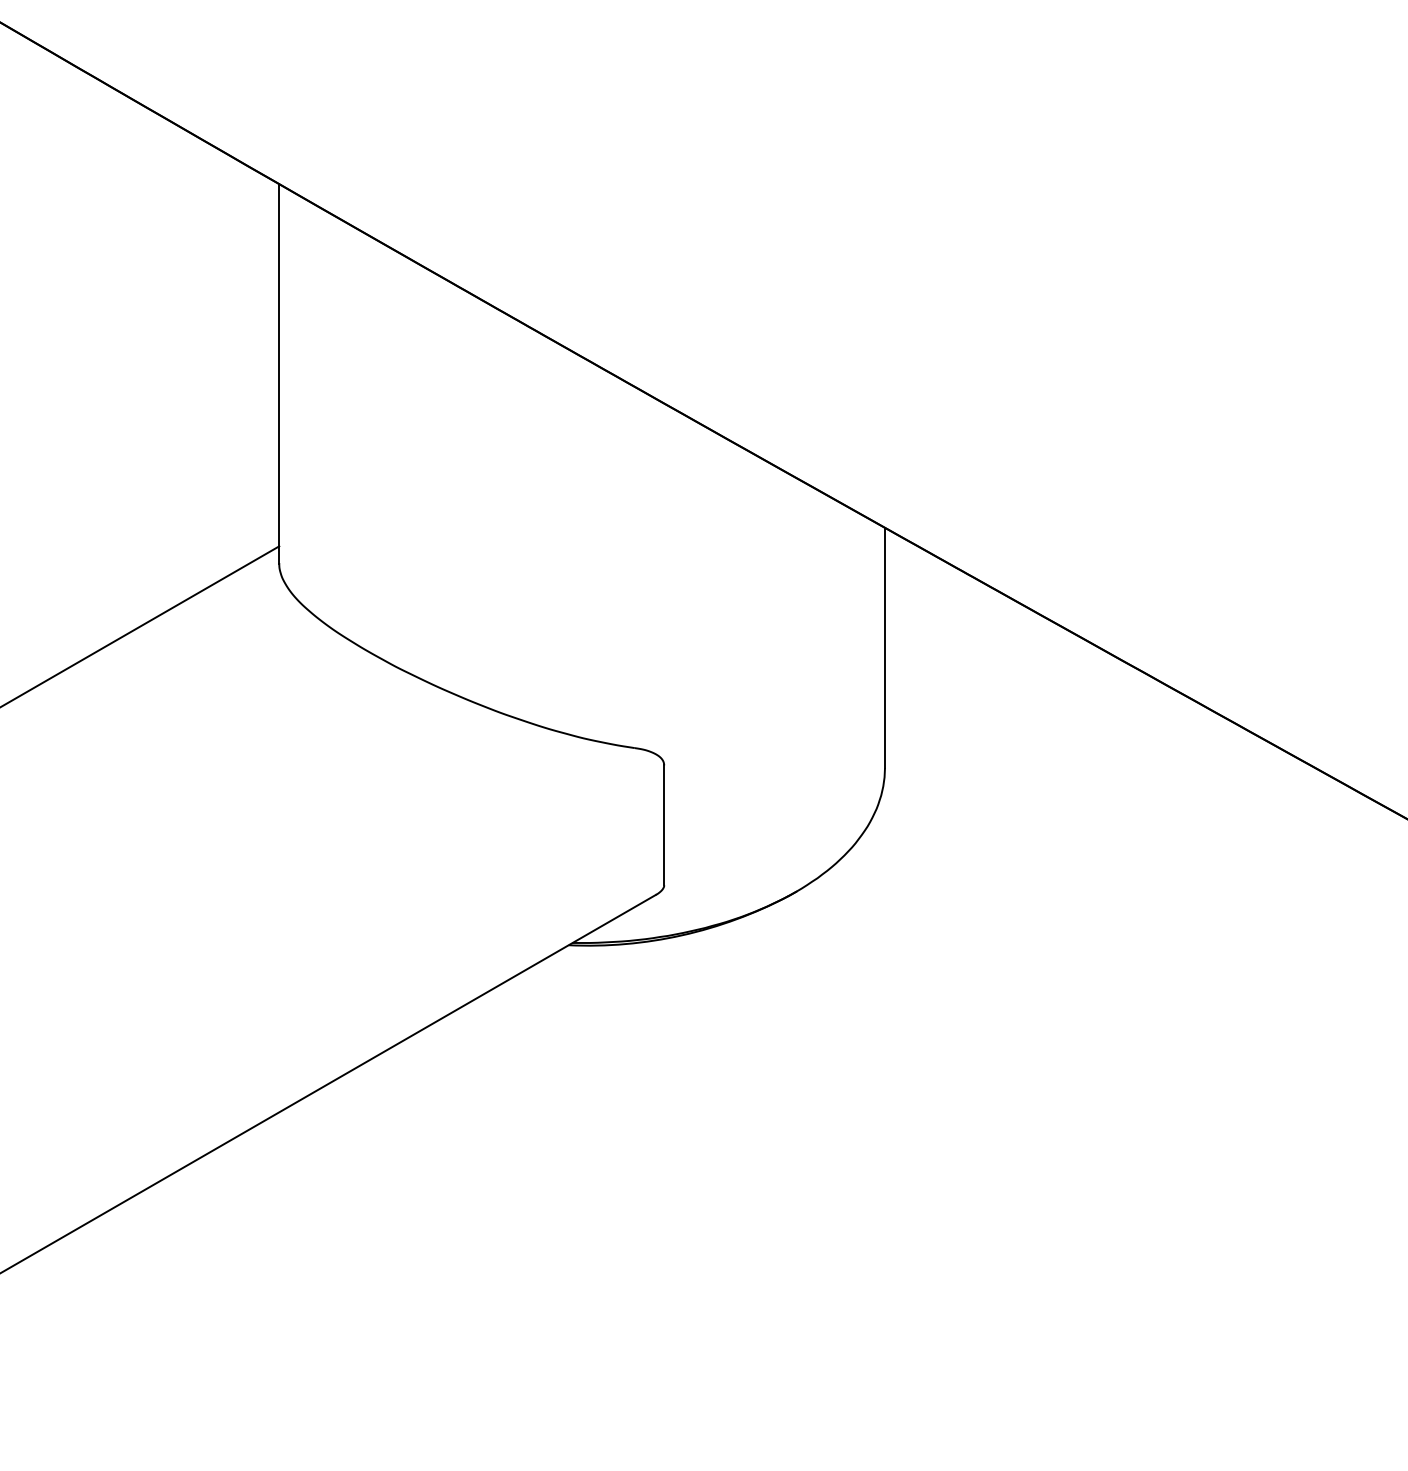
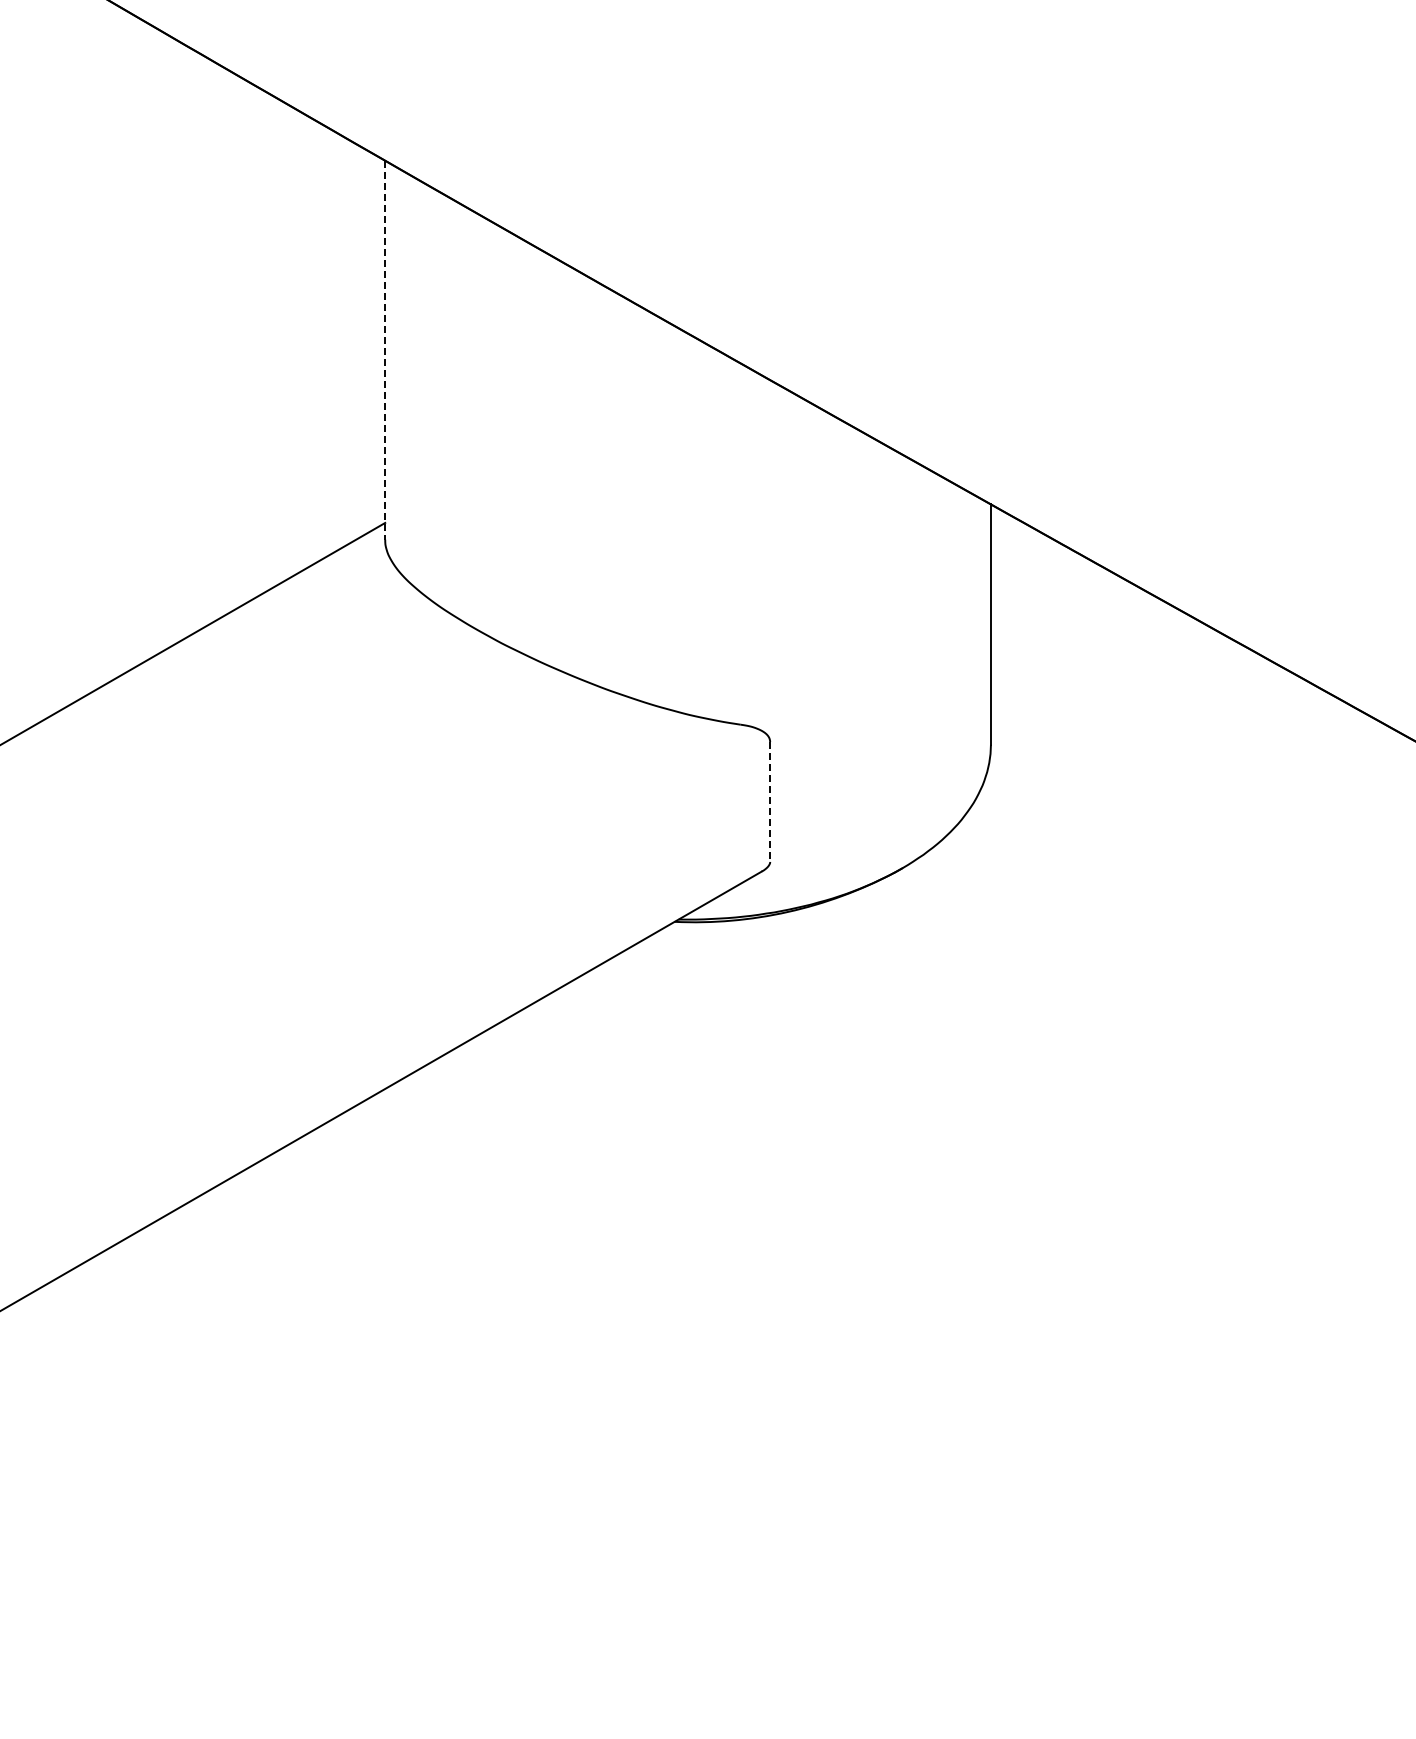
line: (279, 373) -> (385, 350), solid -> dashed
line: (664, 824) -> (770, 801), solid -> dashed

